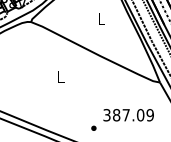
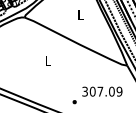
text: (116, 114) -> (92, 91), 387.09 -> 307.09

